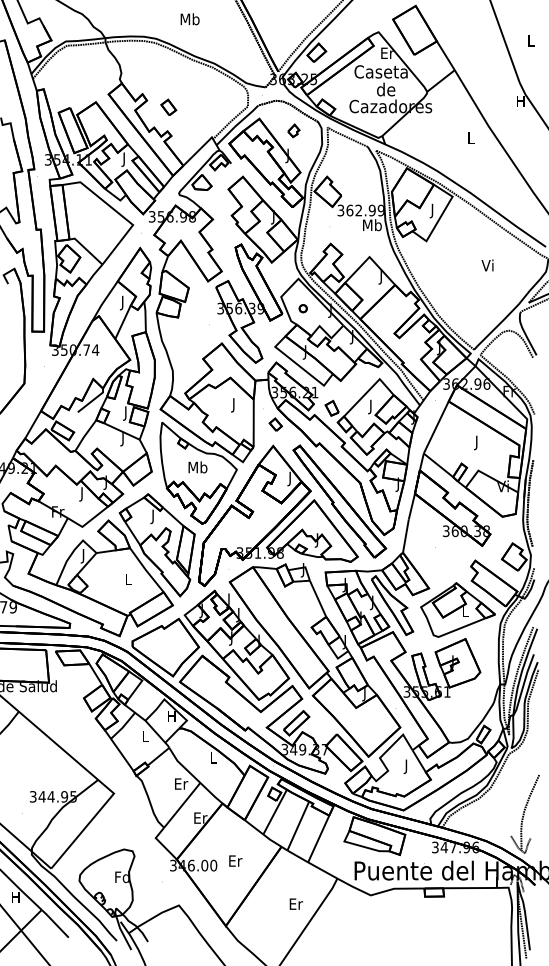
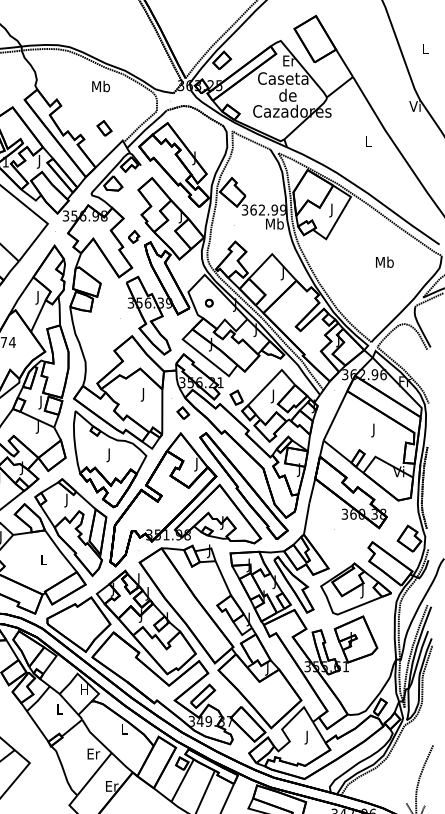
text: (189, 19) -> (100, 86), moved
text: (520, 100) -> (415, 105), H -> Vi
part: (168, 106) -> (104, 127), moved
part: (293, 130) -> (133, 236), moved
text: (488, 265) -> (385, 262), Vi -> Mb
text: (197, 468) -> (109, 454), Mb -> J
text: (465, 612) -> (363, 591), L -> J

